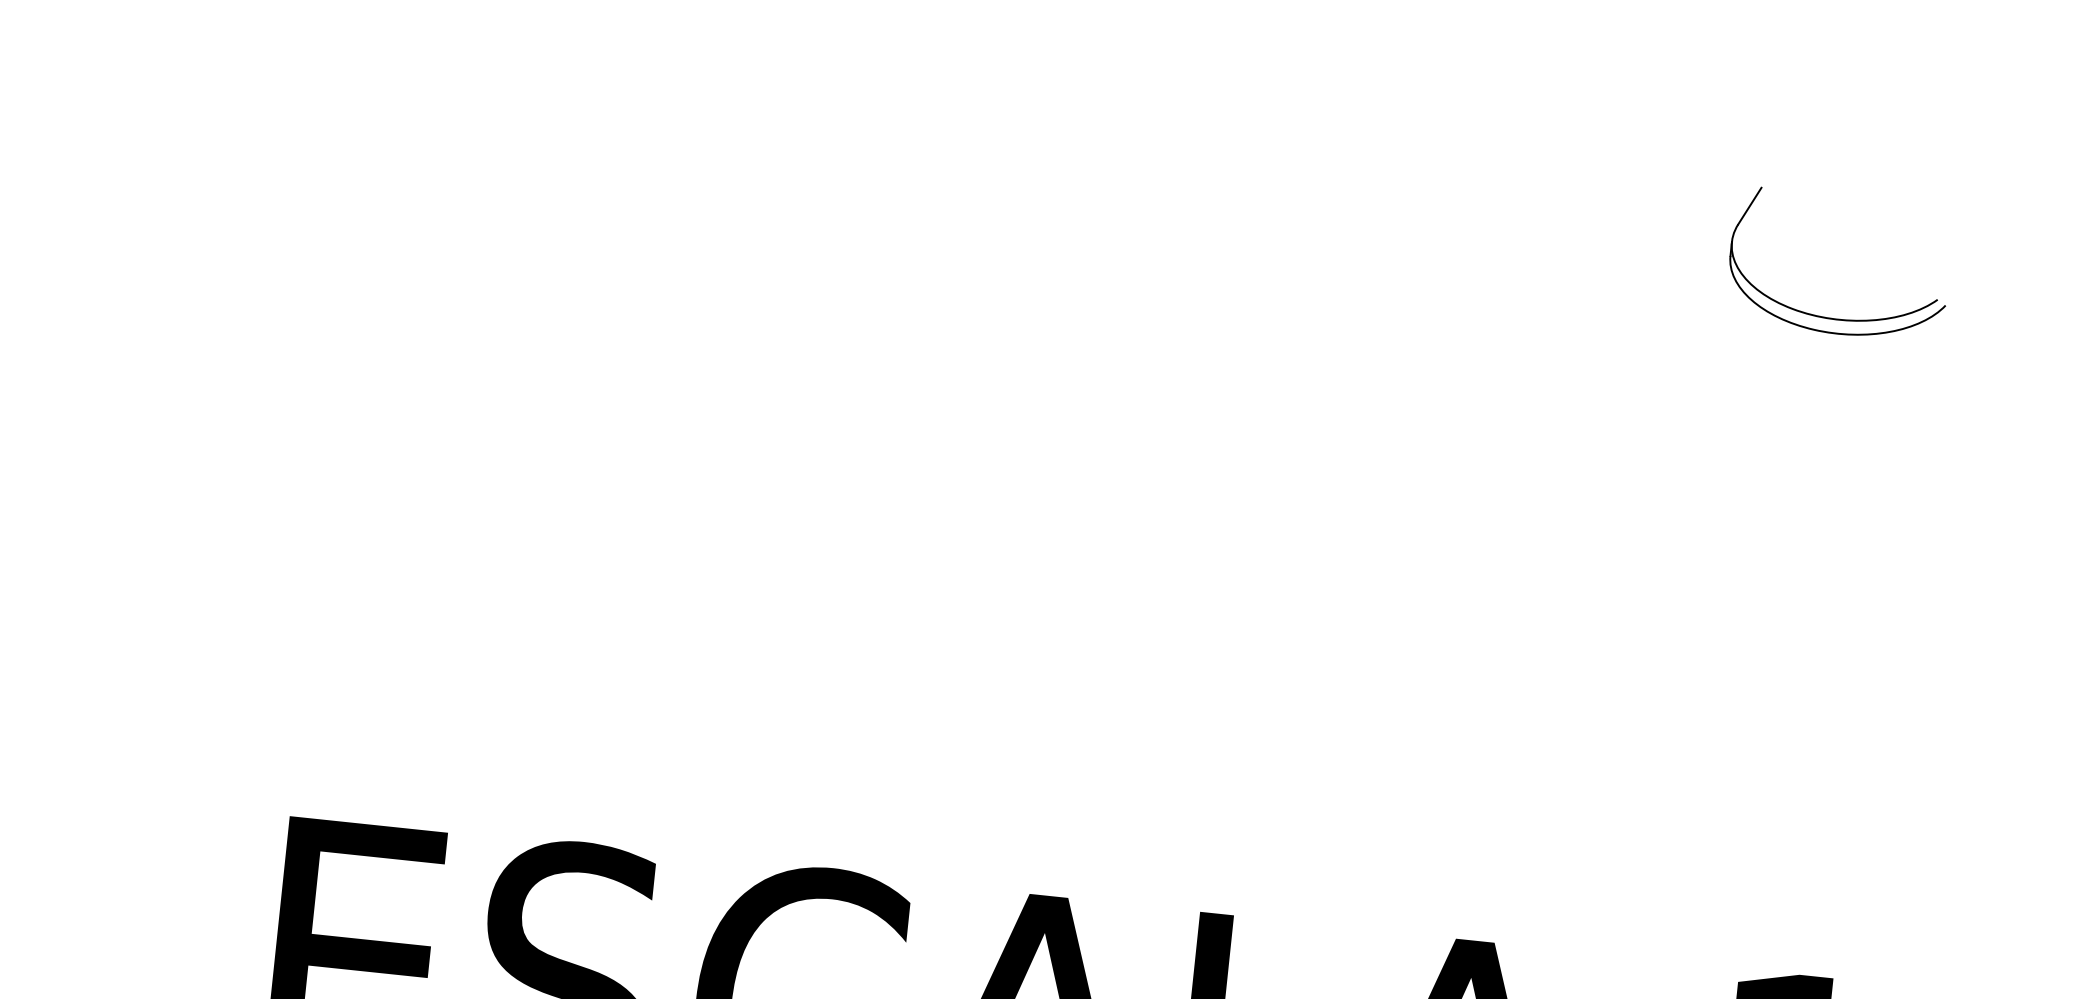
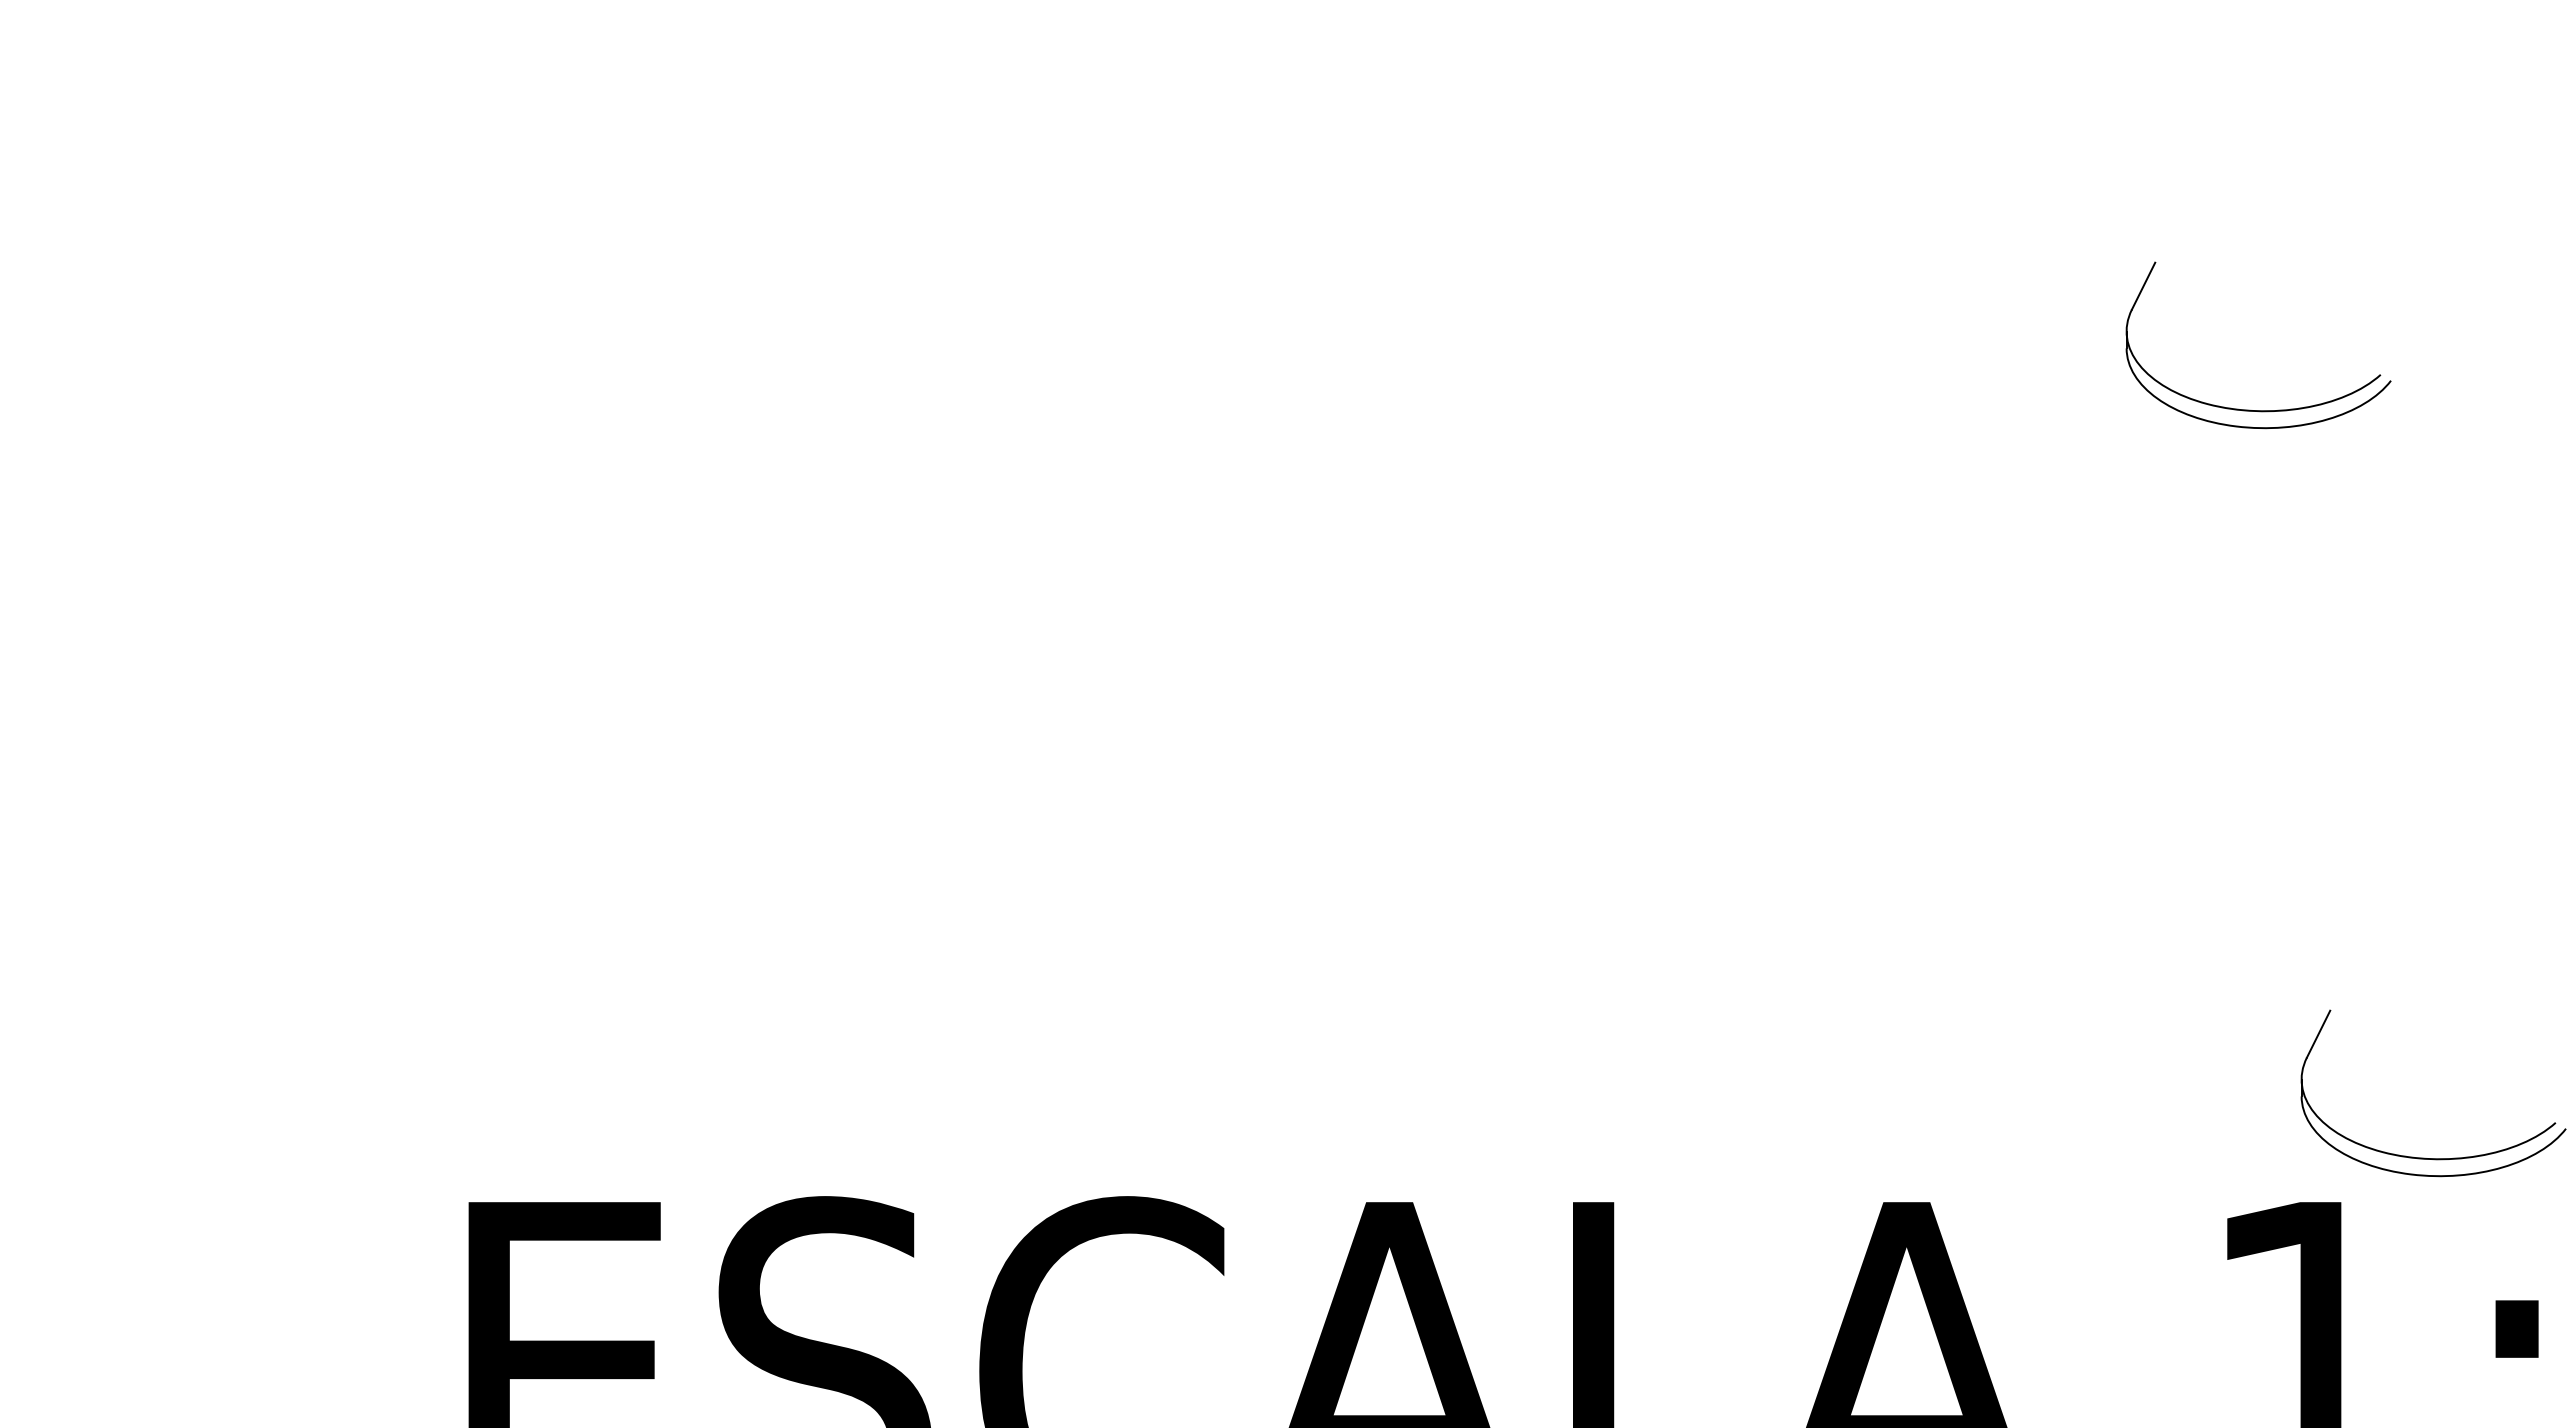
part: (1906, 948) -> (2425, 1157), added

